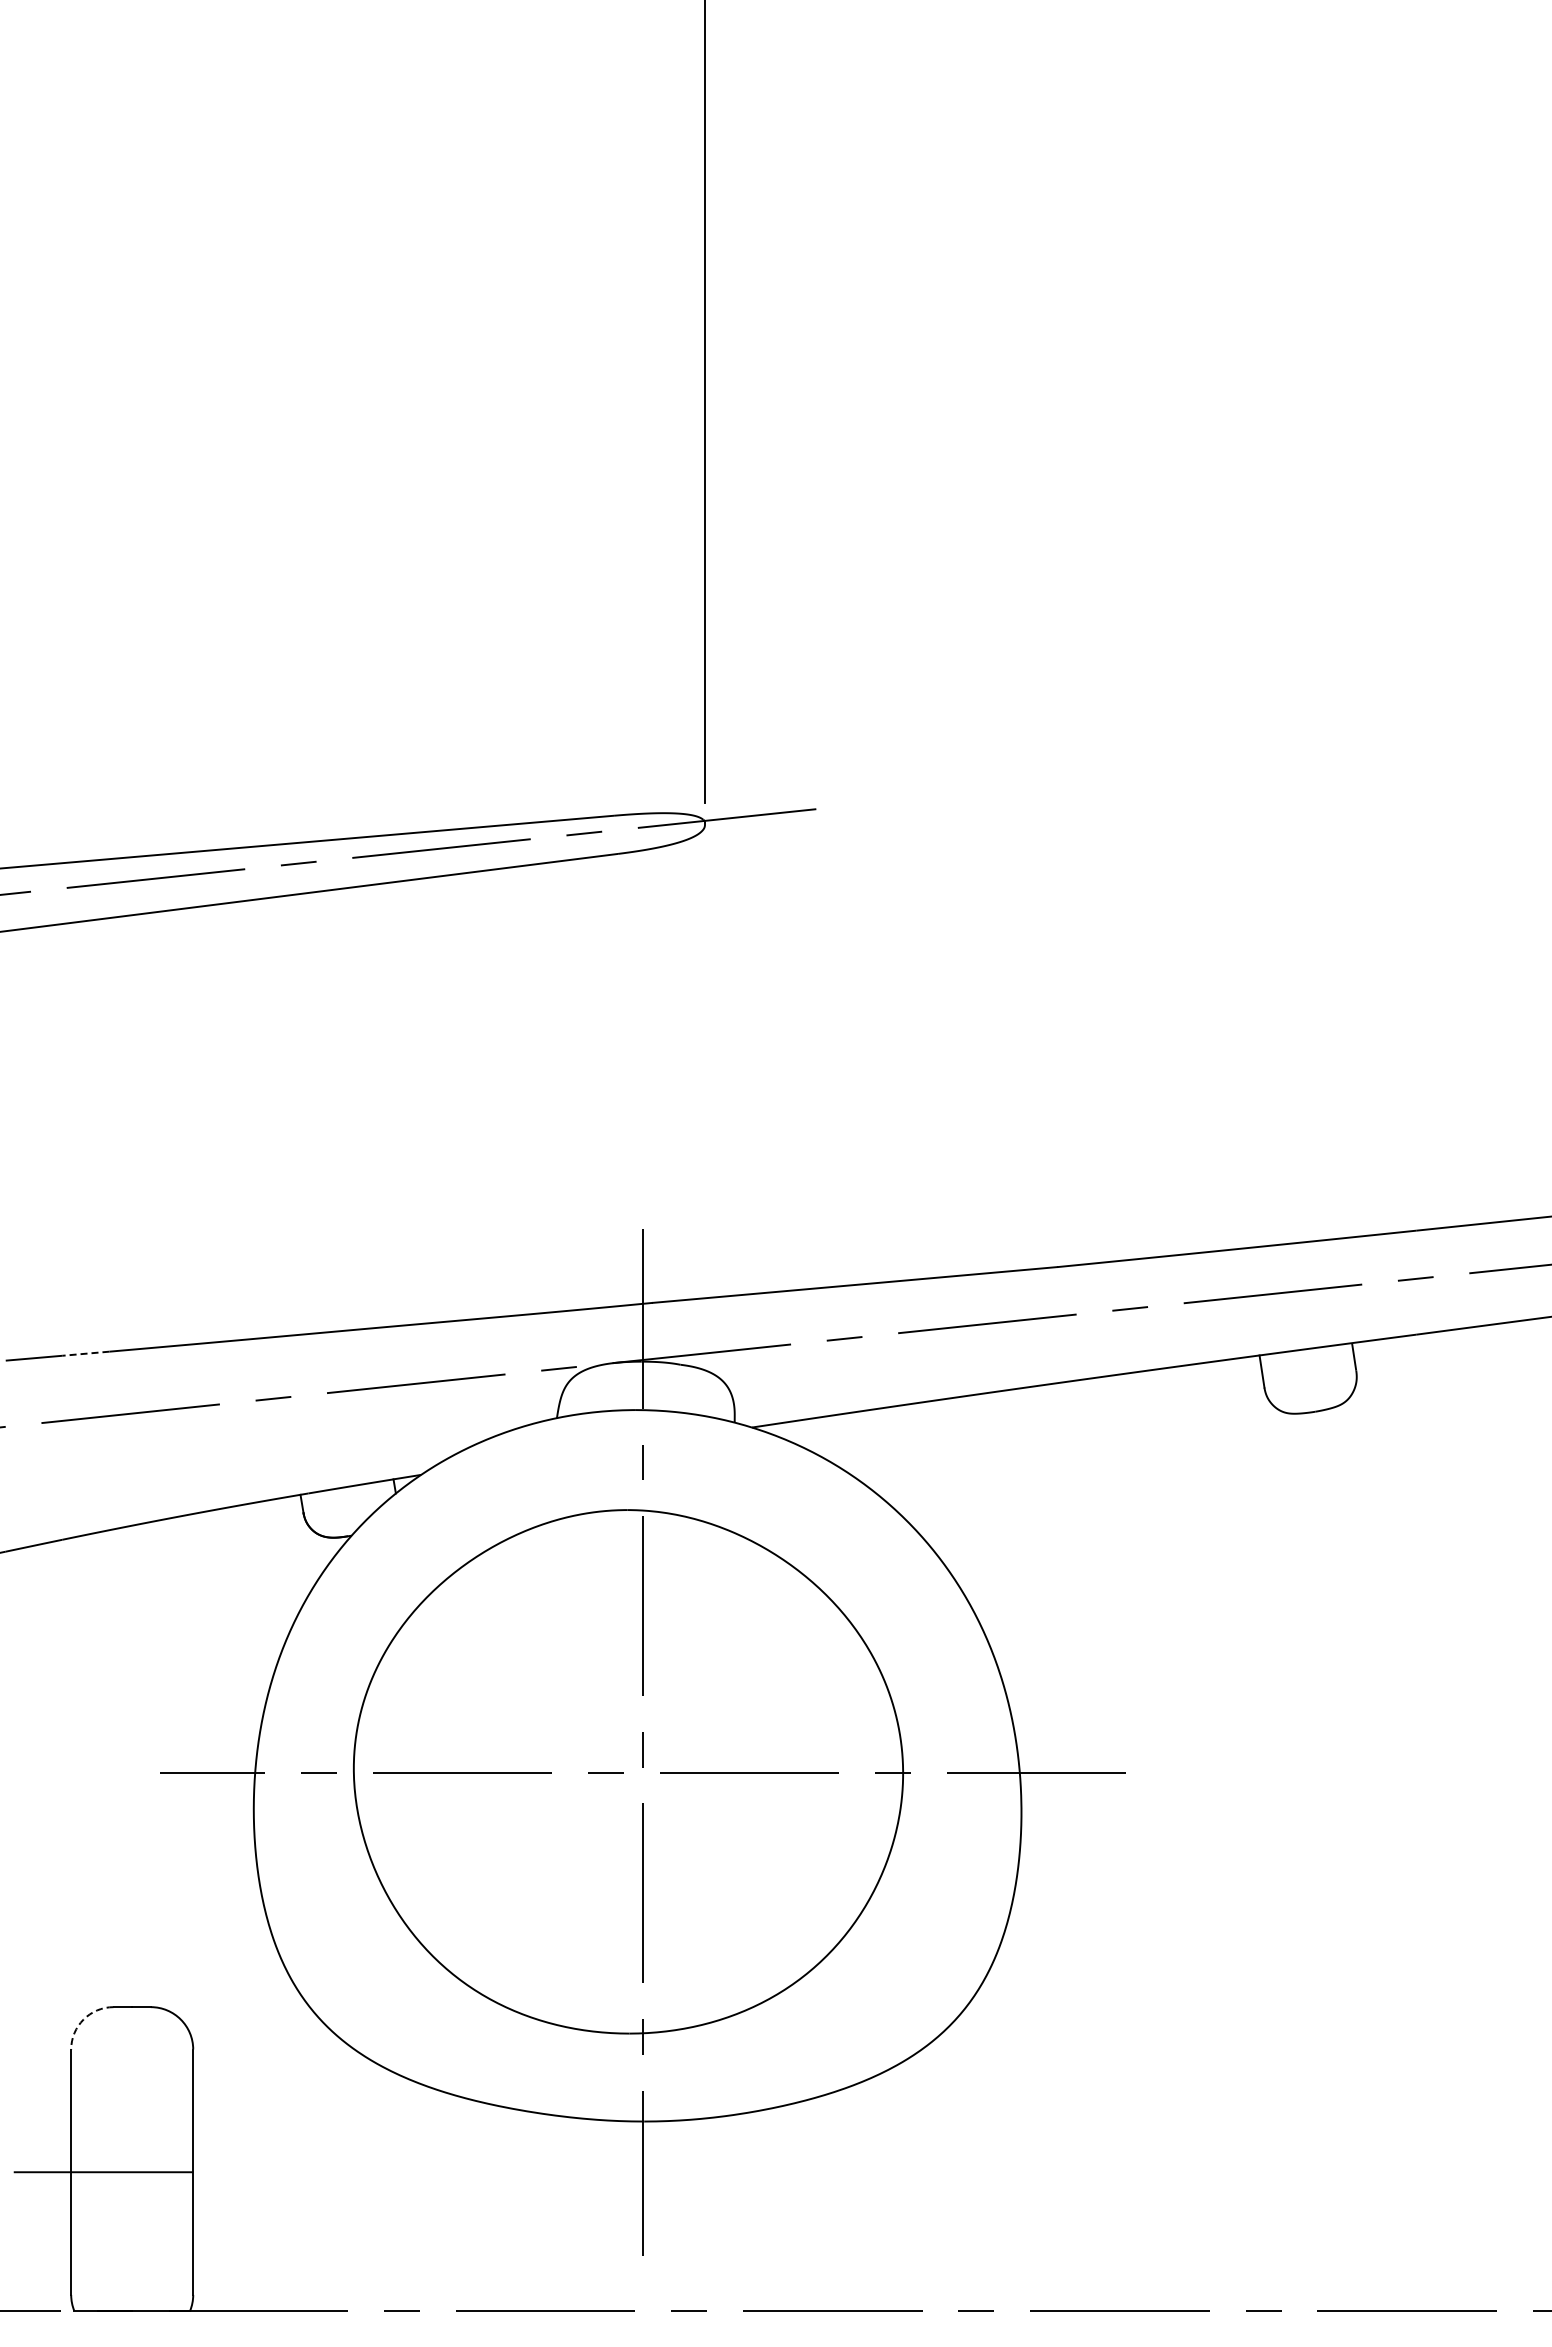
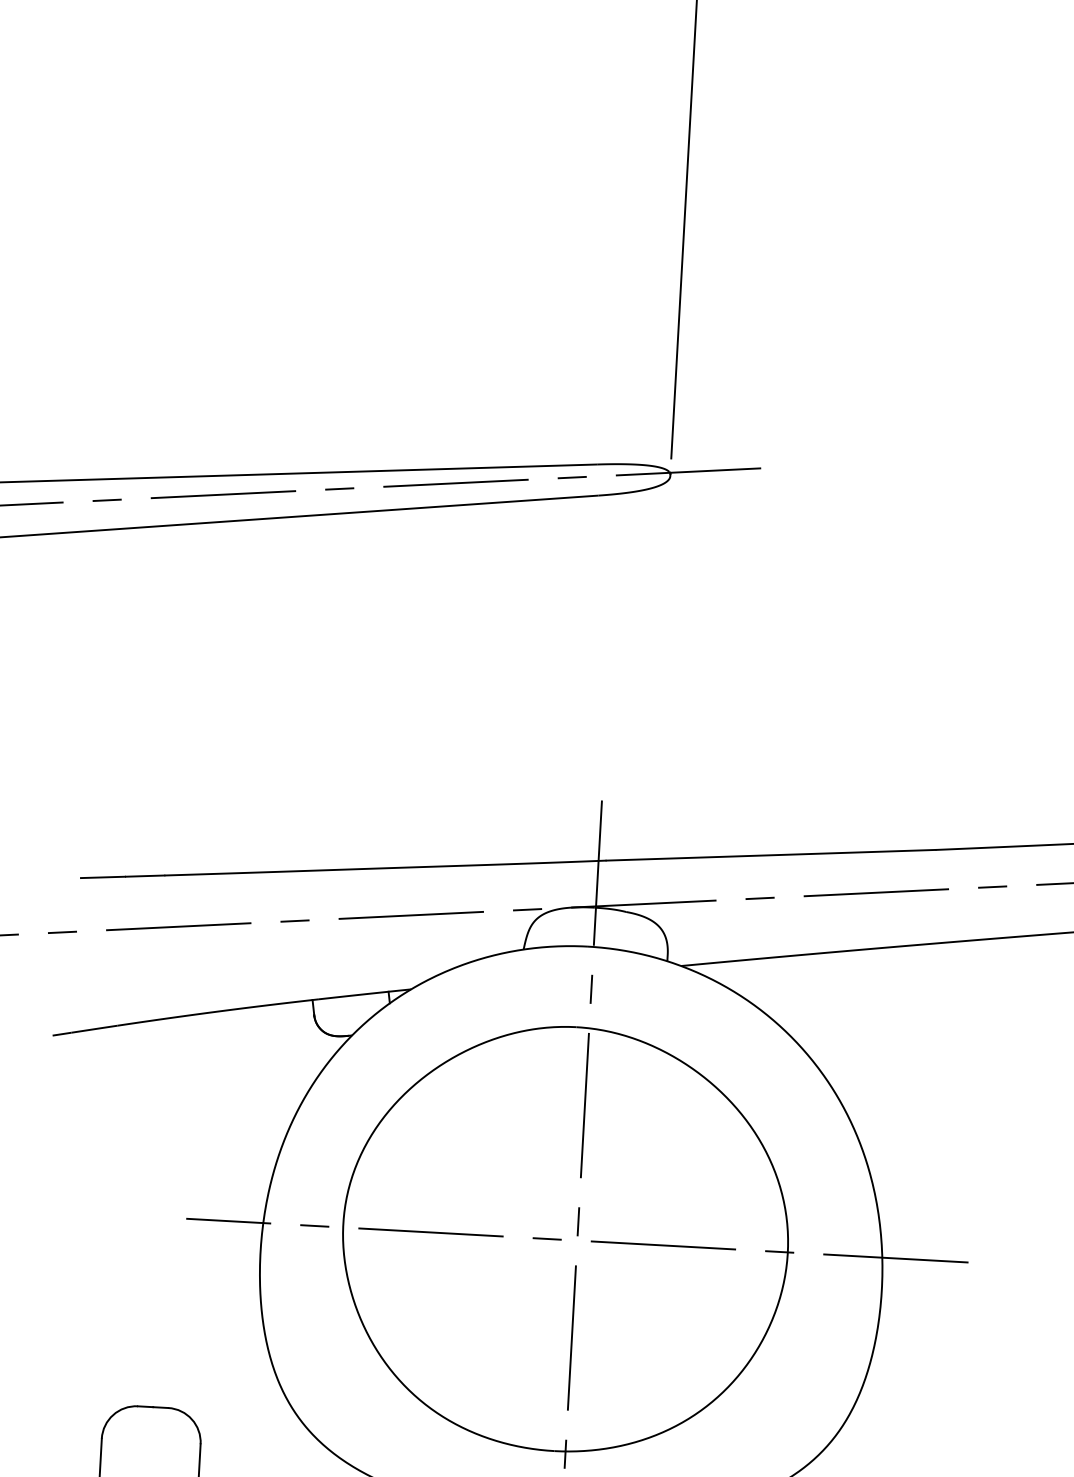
line: (85, 1353) -> (144, 875), dashed -> solid
arc: (83, 2019) -> (113, 1414), dashed -> solid

